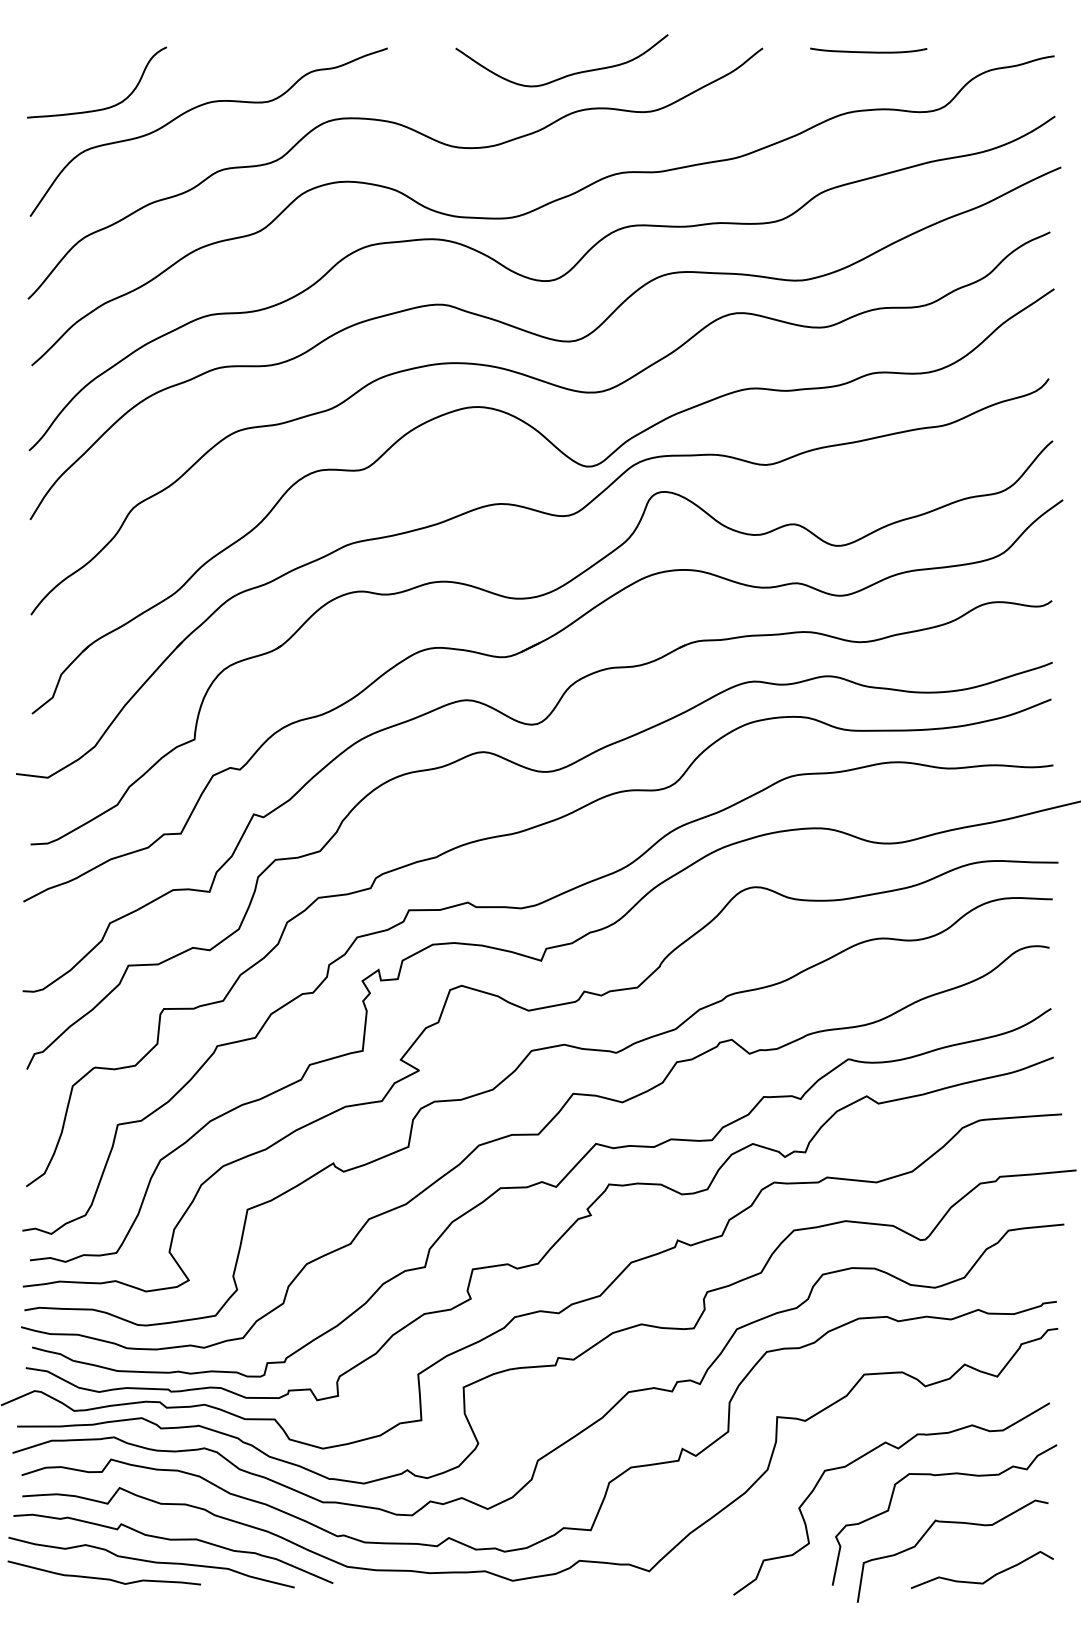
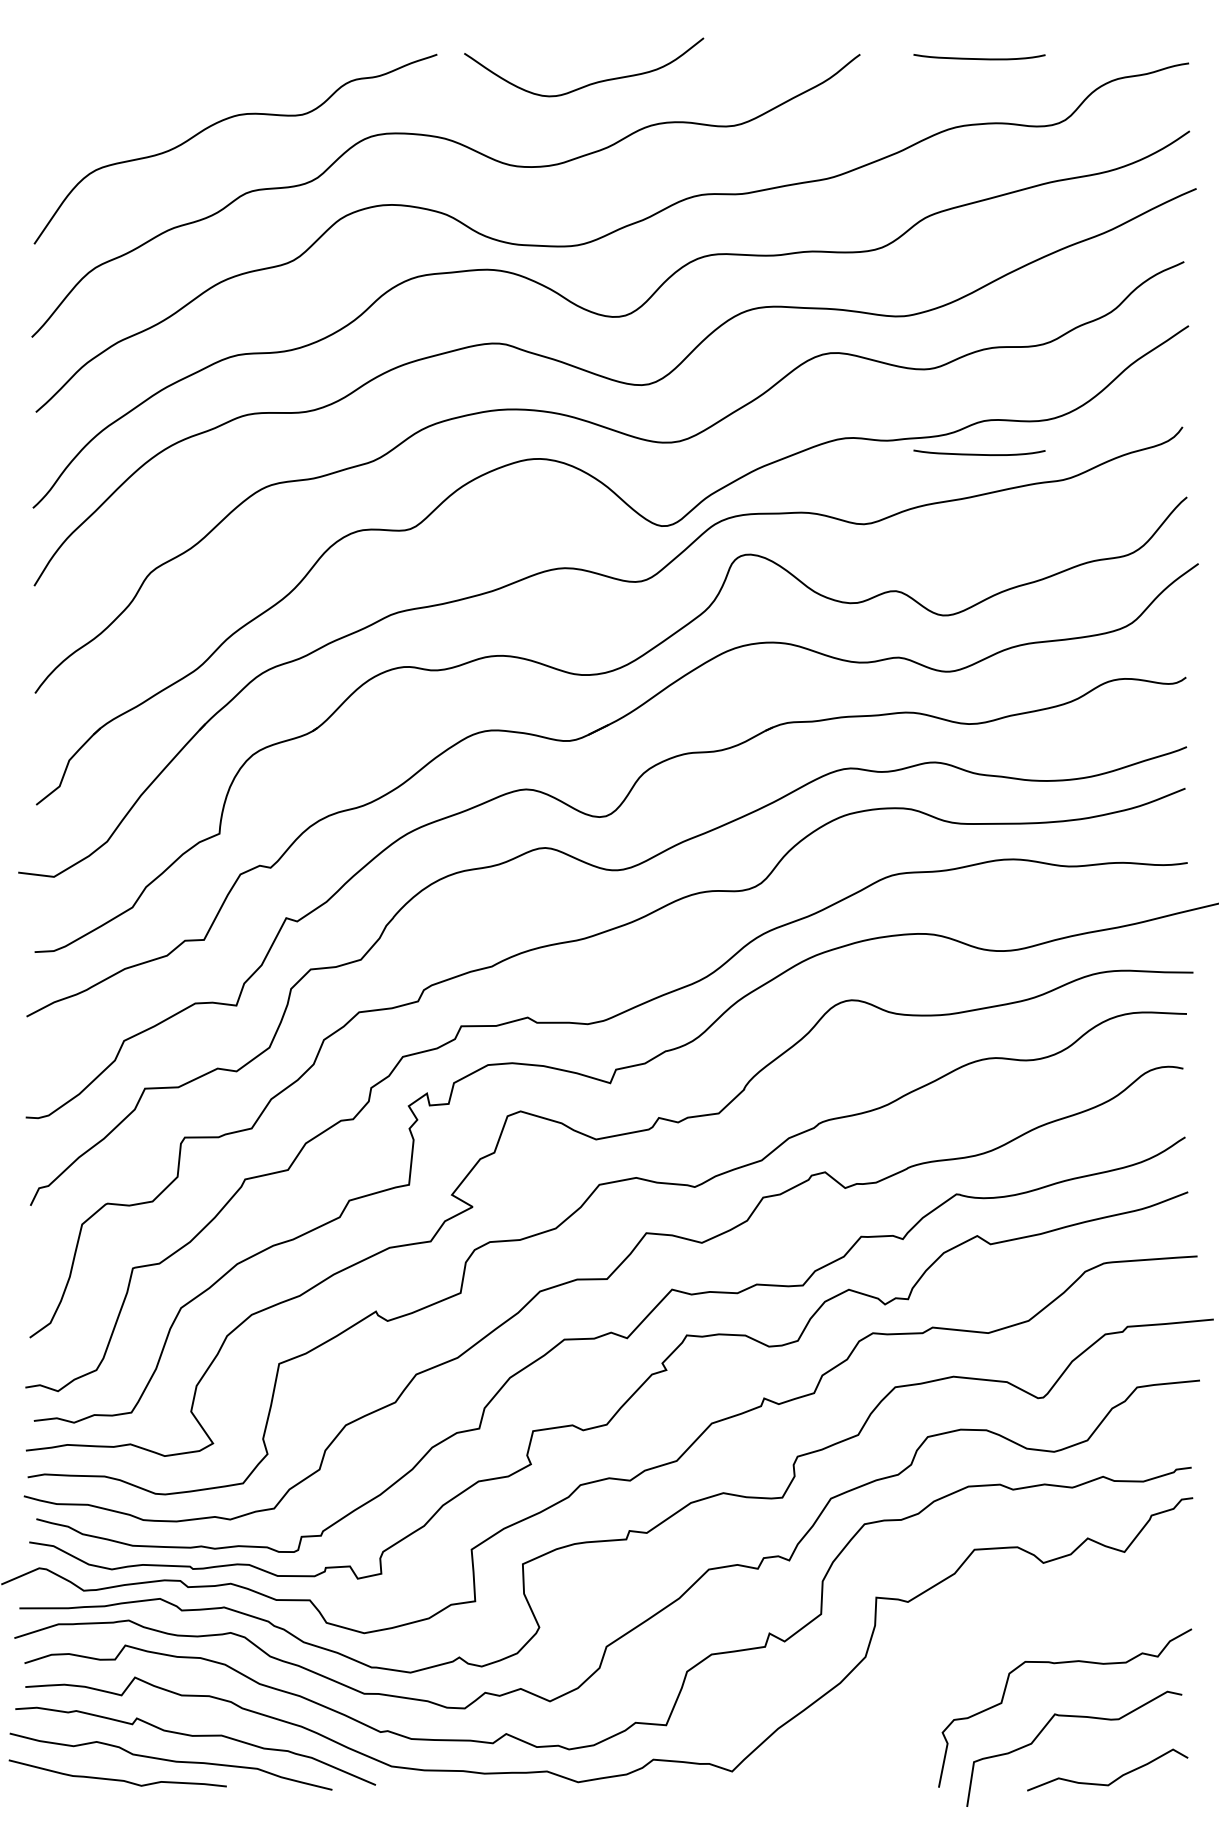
curve: (565, 75) -> (588, 84), moved
curve: (101, 108) -> (114, 122), removed
curve: (868, 402) -> (979, 453), added
curve: (897, 1449) -> (1011, 1634), removed

